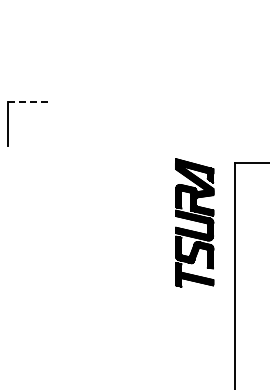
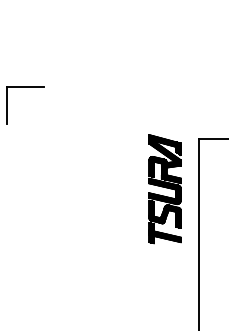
line: (29, 102) -> (25, 87), dashed -> solid

